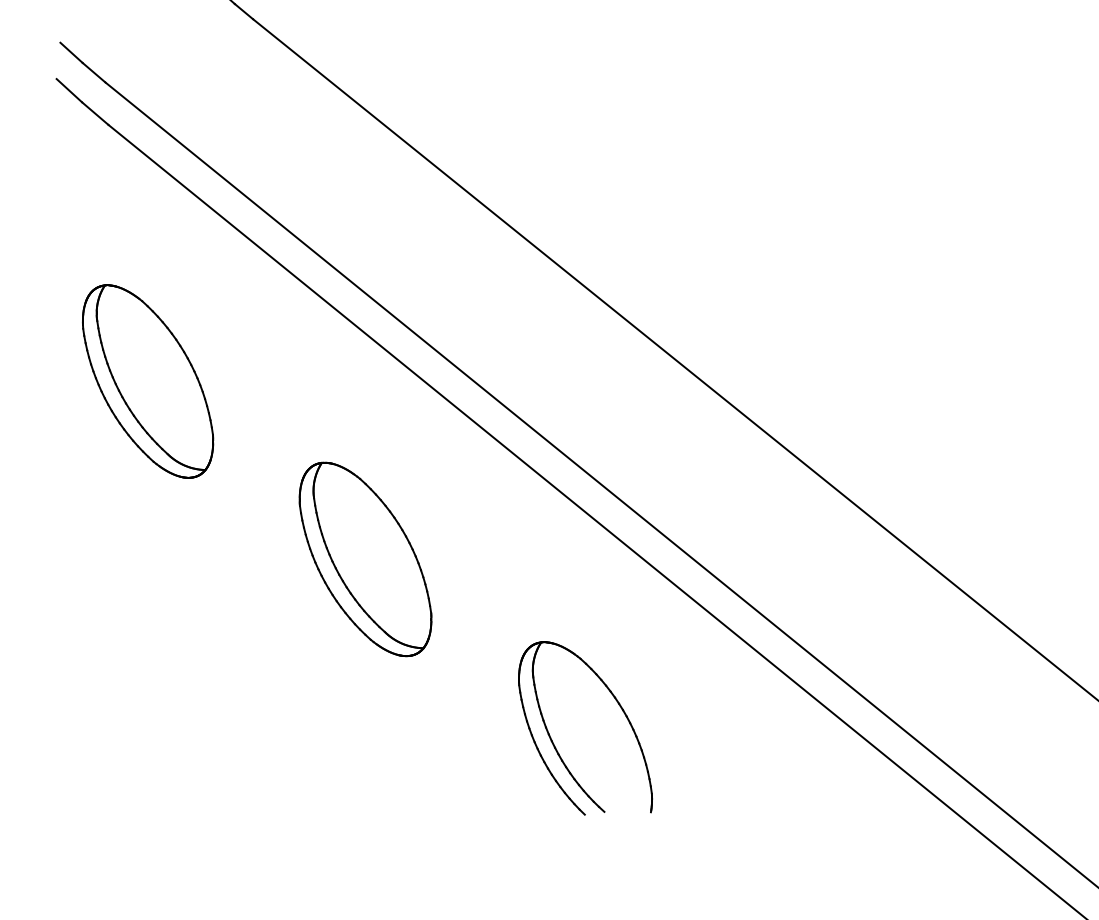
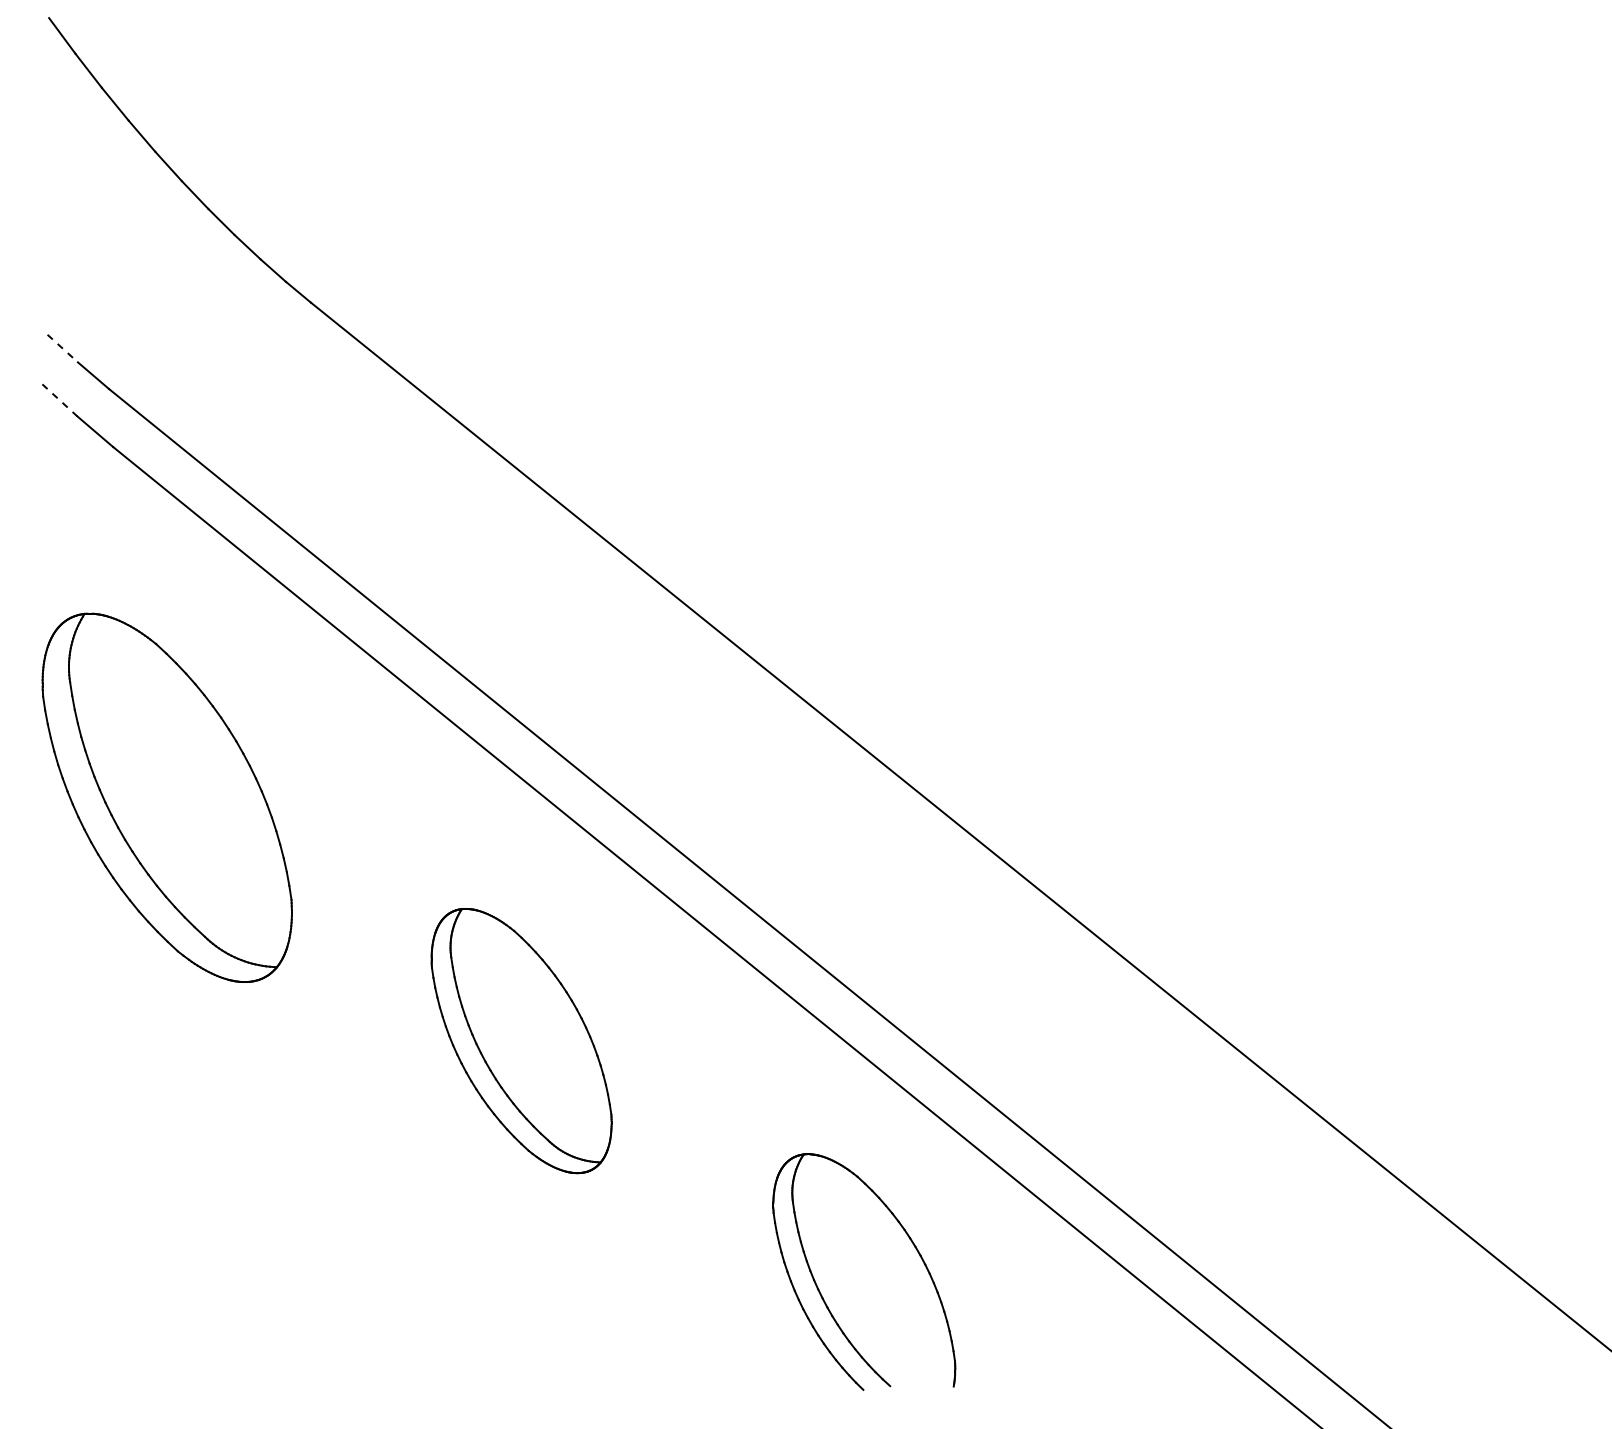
line: (71, 52) -> (62, 348), solid -> dashed
line: (69, 90) -> (59, 400), solid -> dashed
part: (148, 381) -> (167, 797), size x1.4
part: (365, 559) -> (521, 1041), moved
part: (554, 744) -> (821, 1293), moved

